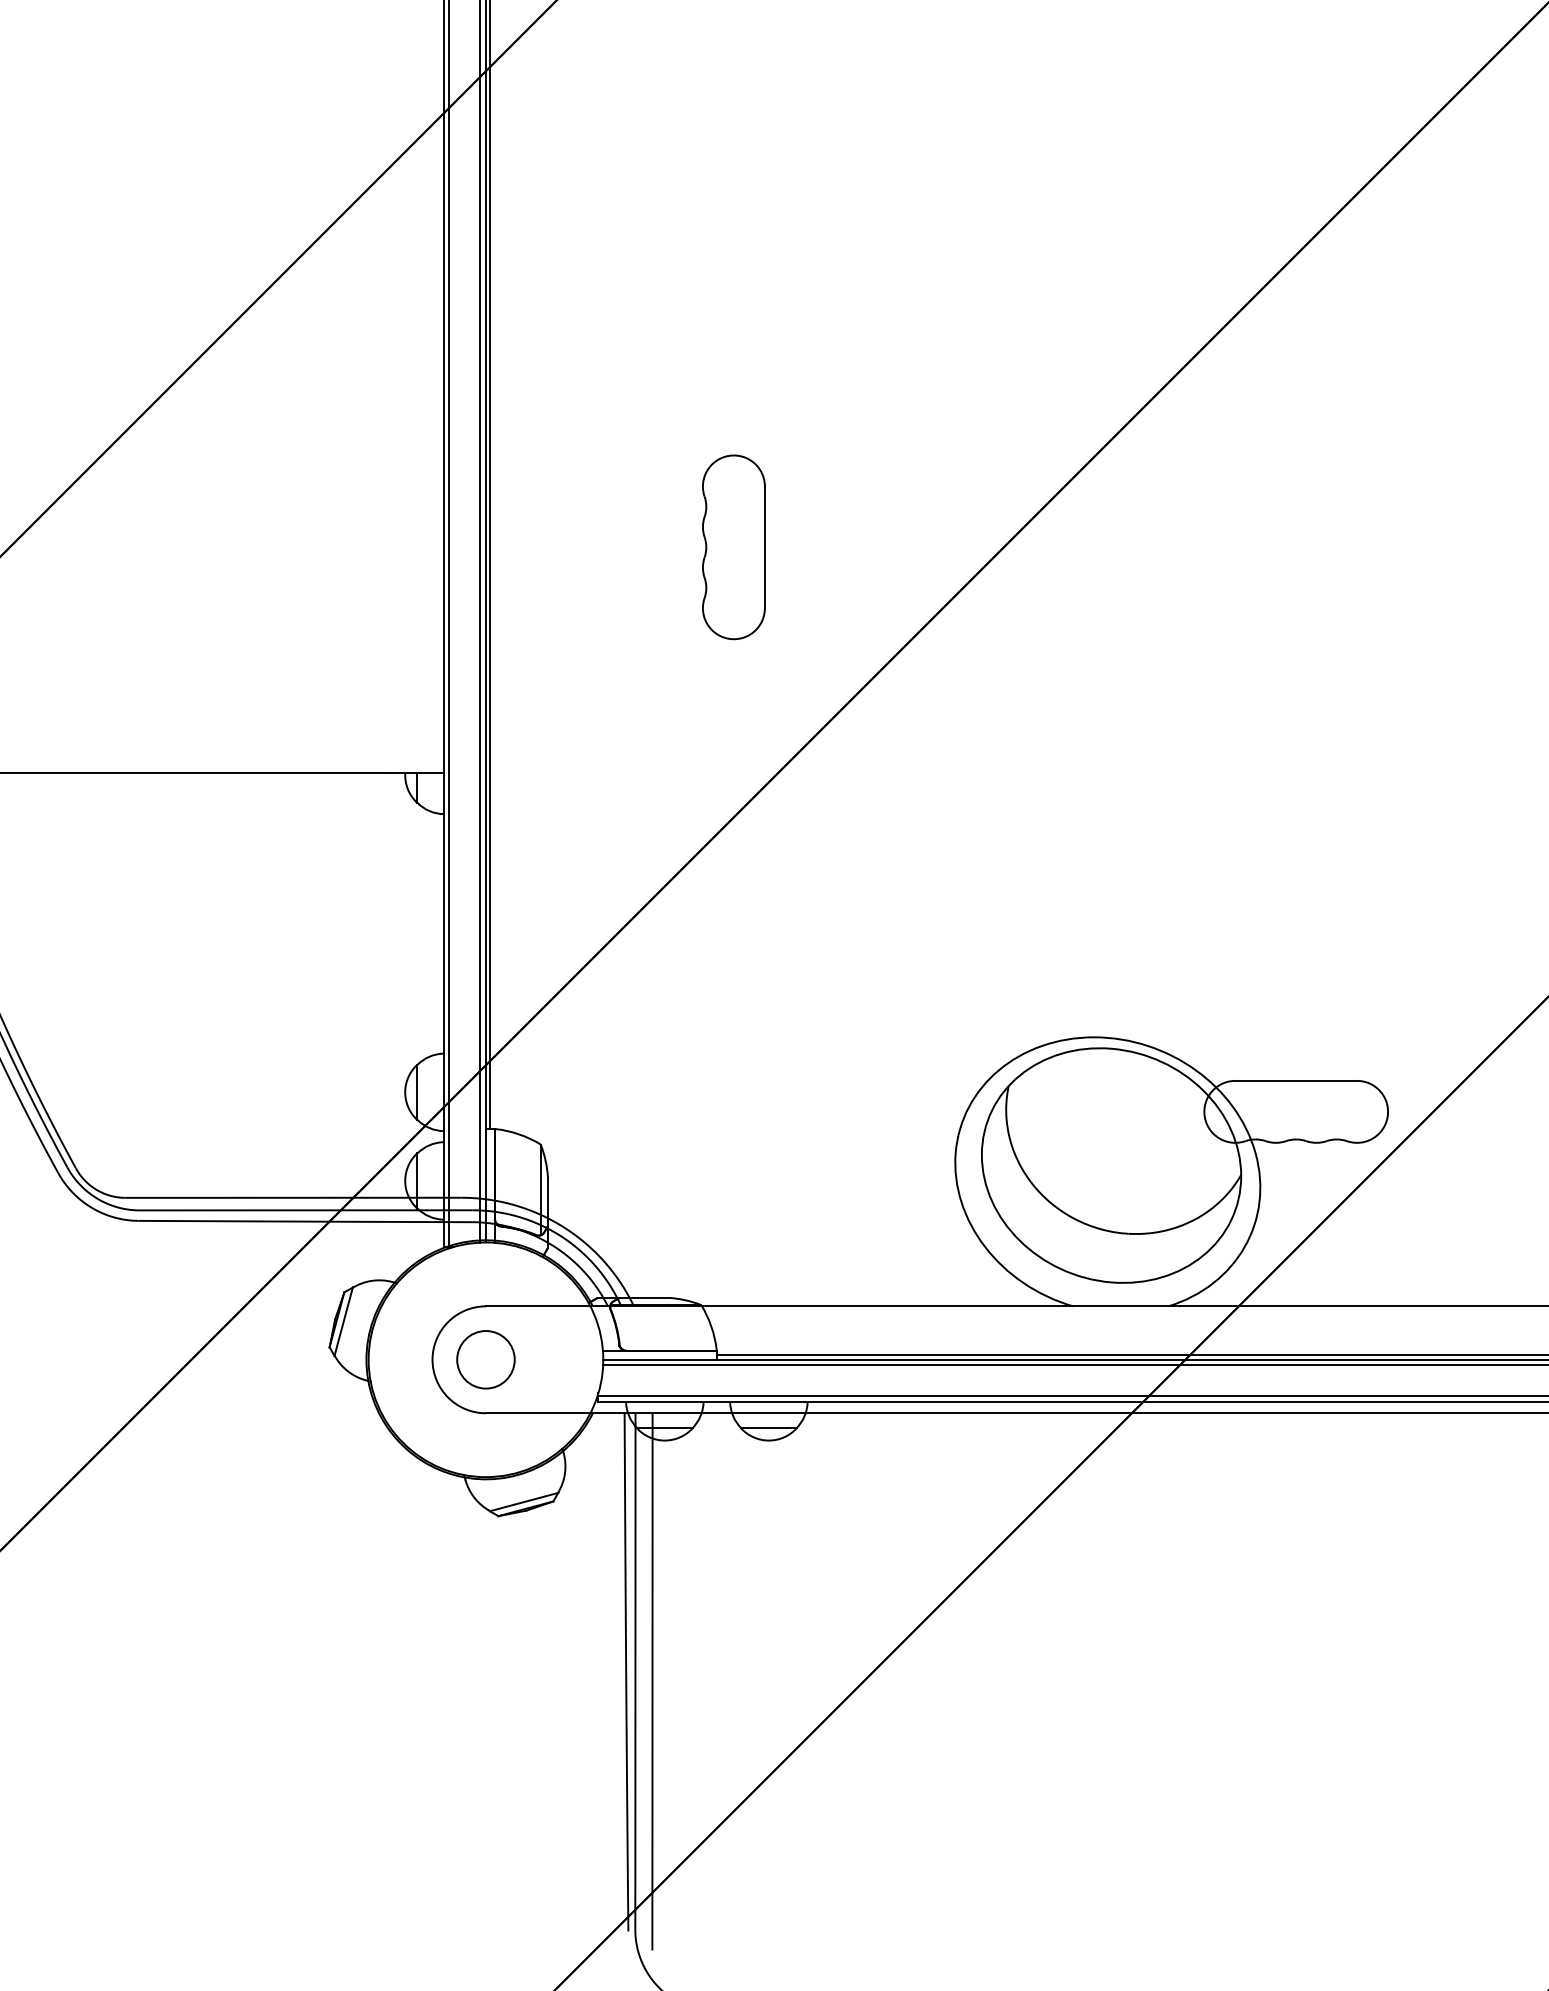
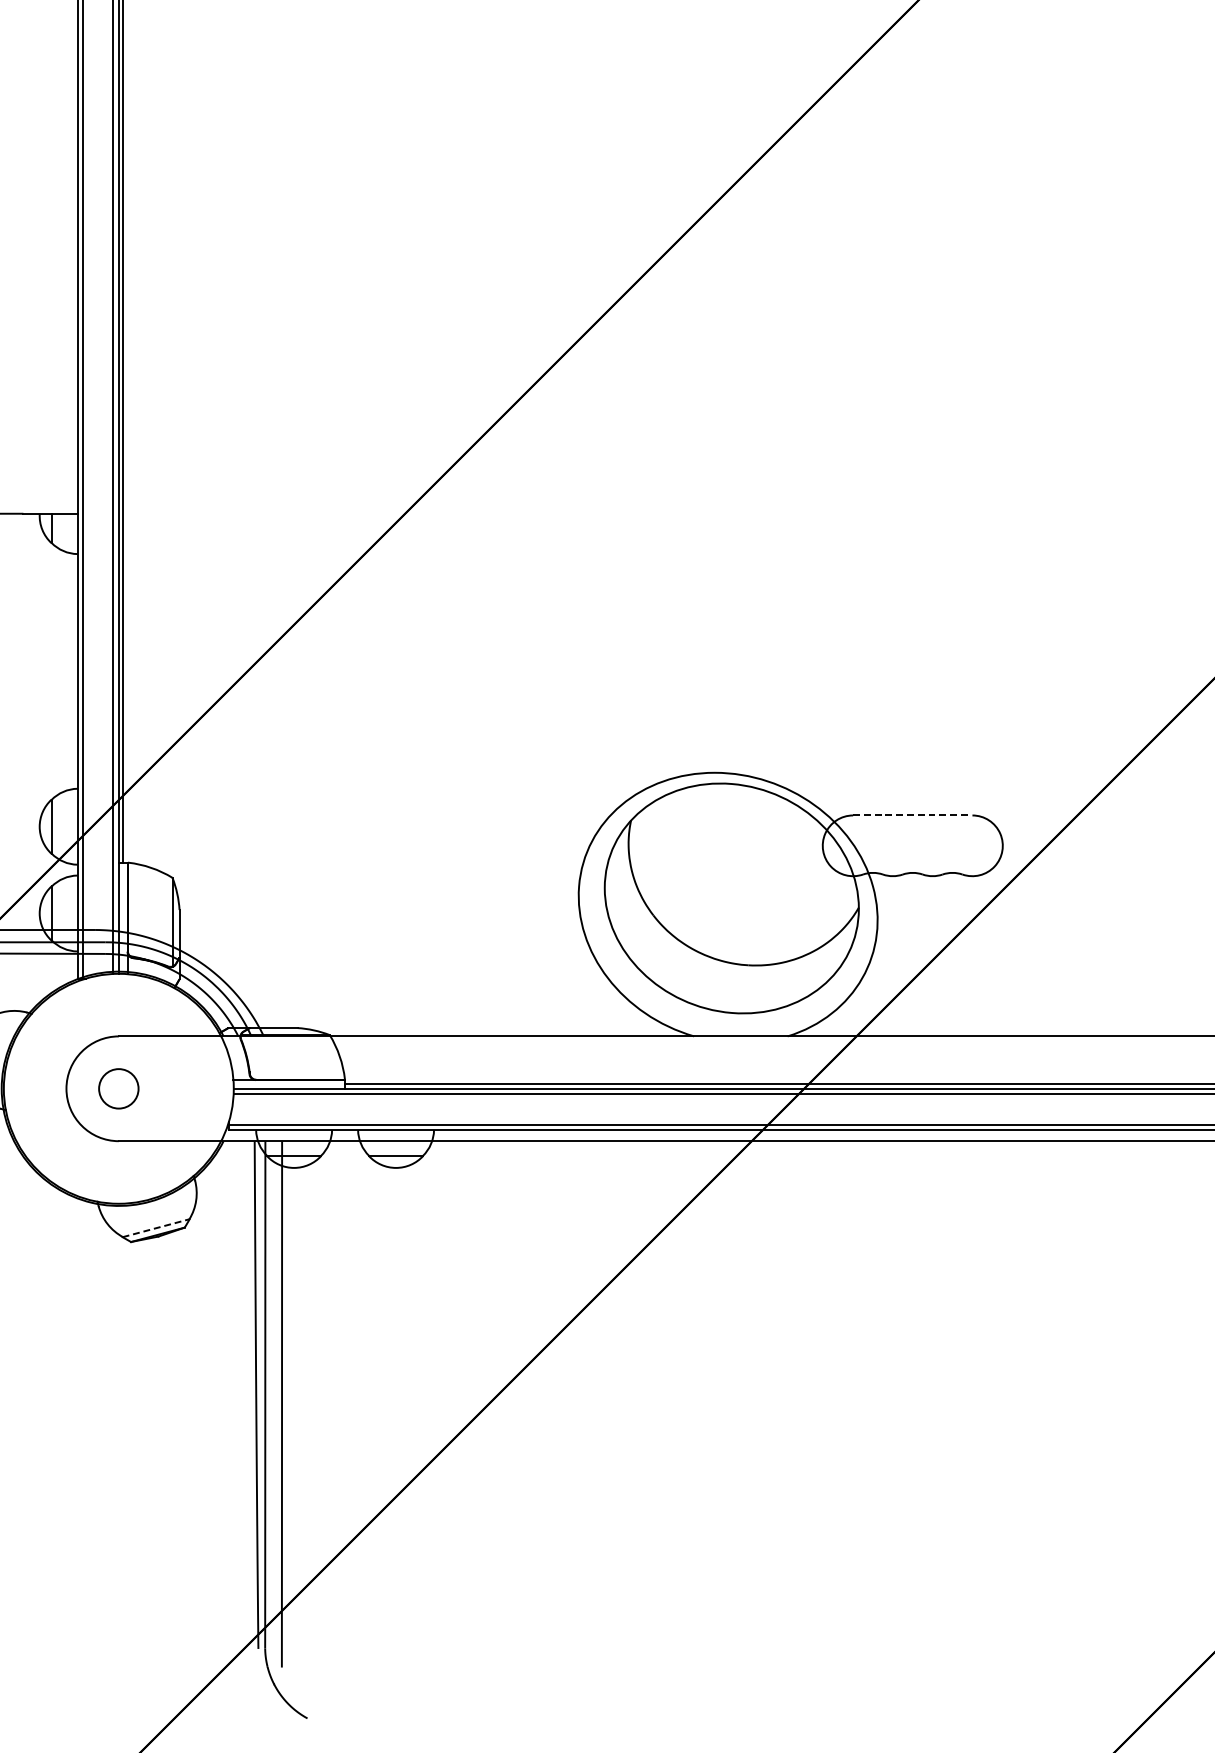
part: (733, 547) -> (361, 292), removed
line: (1296, 1080) -> (913, 815), solid -> dashed
circle: (485, 1359) -> (118, 1088), size x0.7
line: (524, 1501) -> (156, 1227), solid -> dashed

